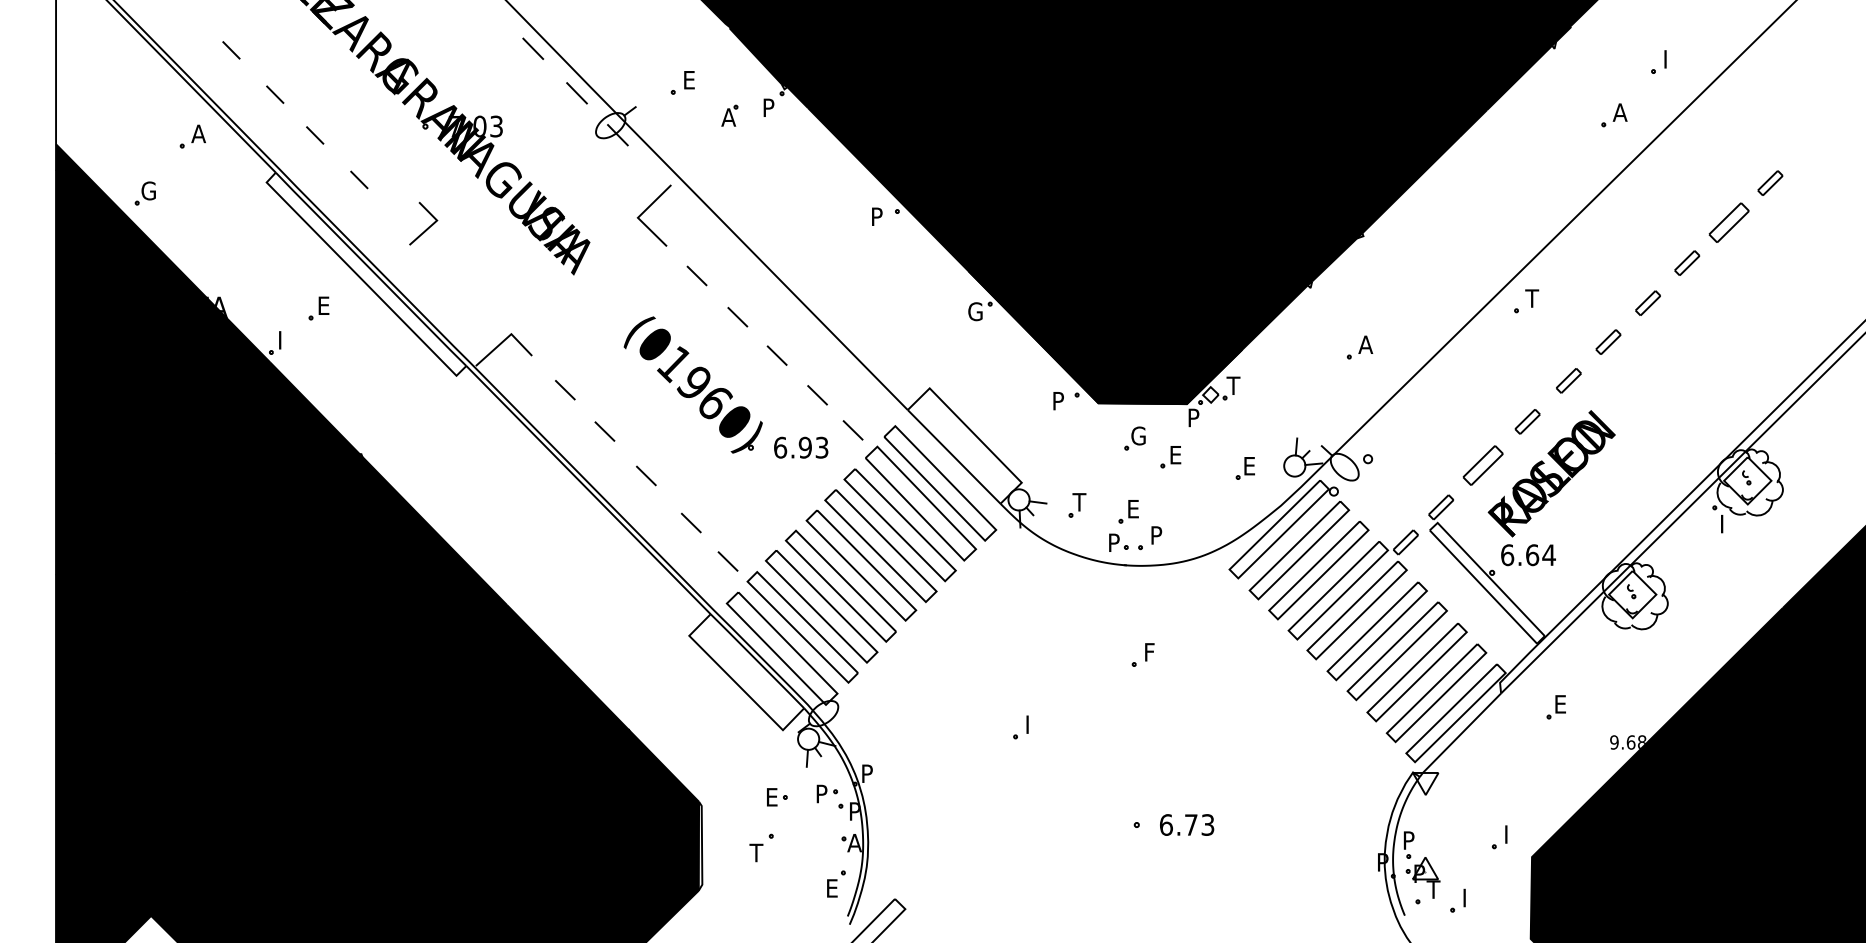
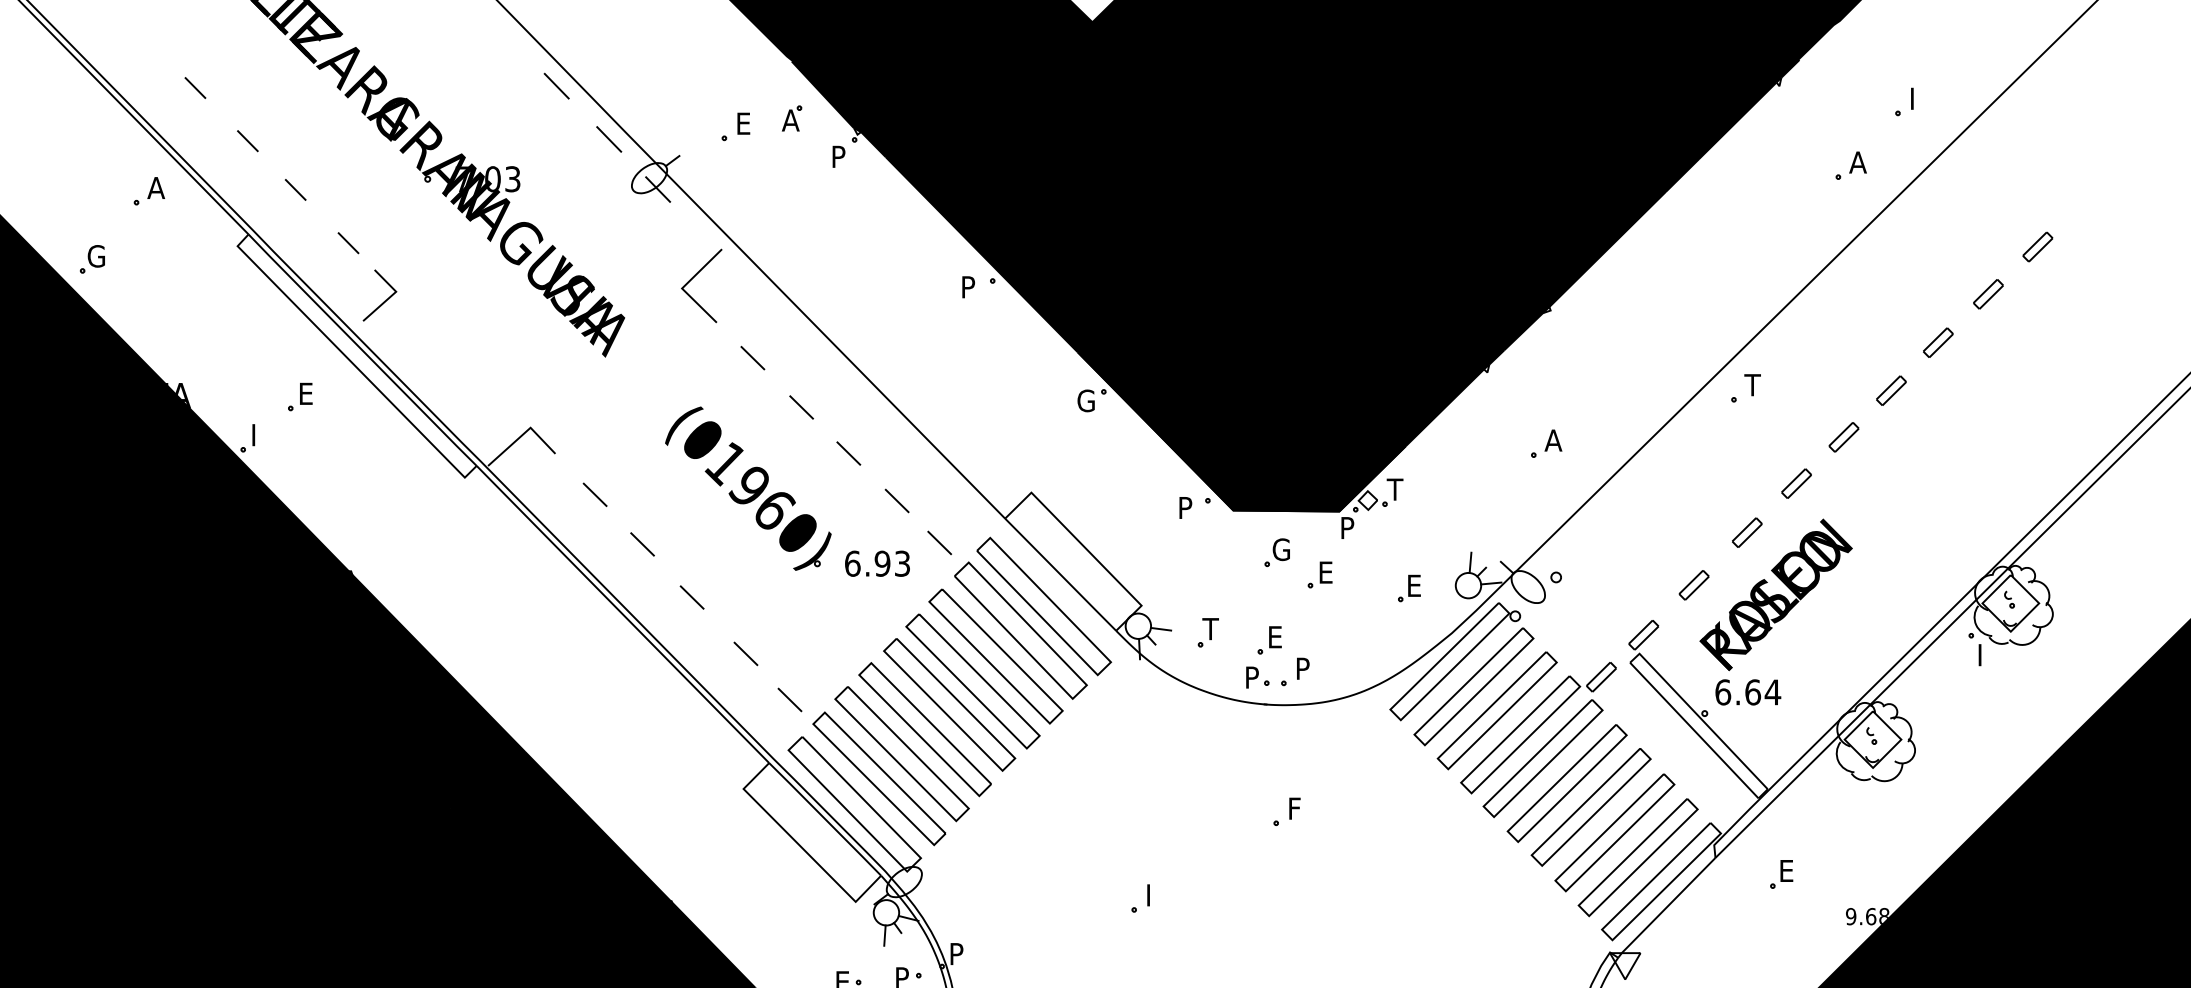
part: (729, 115) -> (791, 118), moved
part: (1728, 222) -> (1987, 294), size x0.62
line: (427, 227) -> (384, 300), moved
part: (1483, 465) -> (1694, 585), size x0.62

